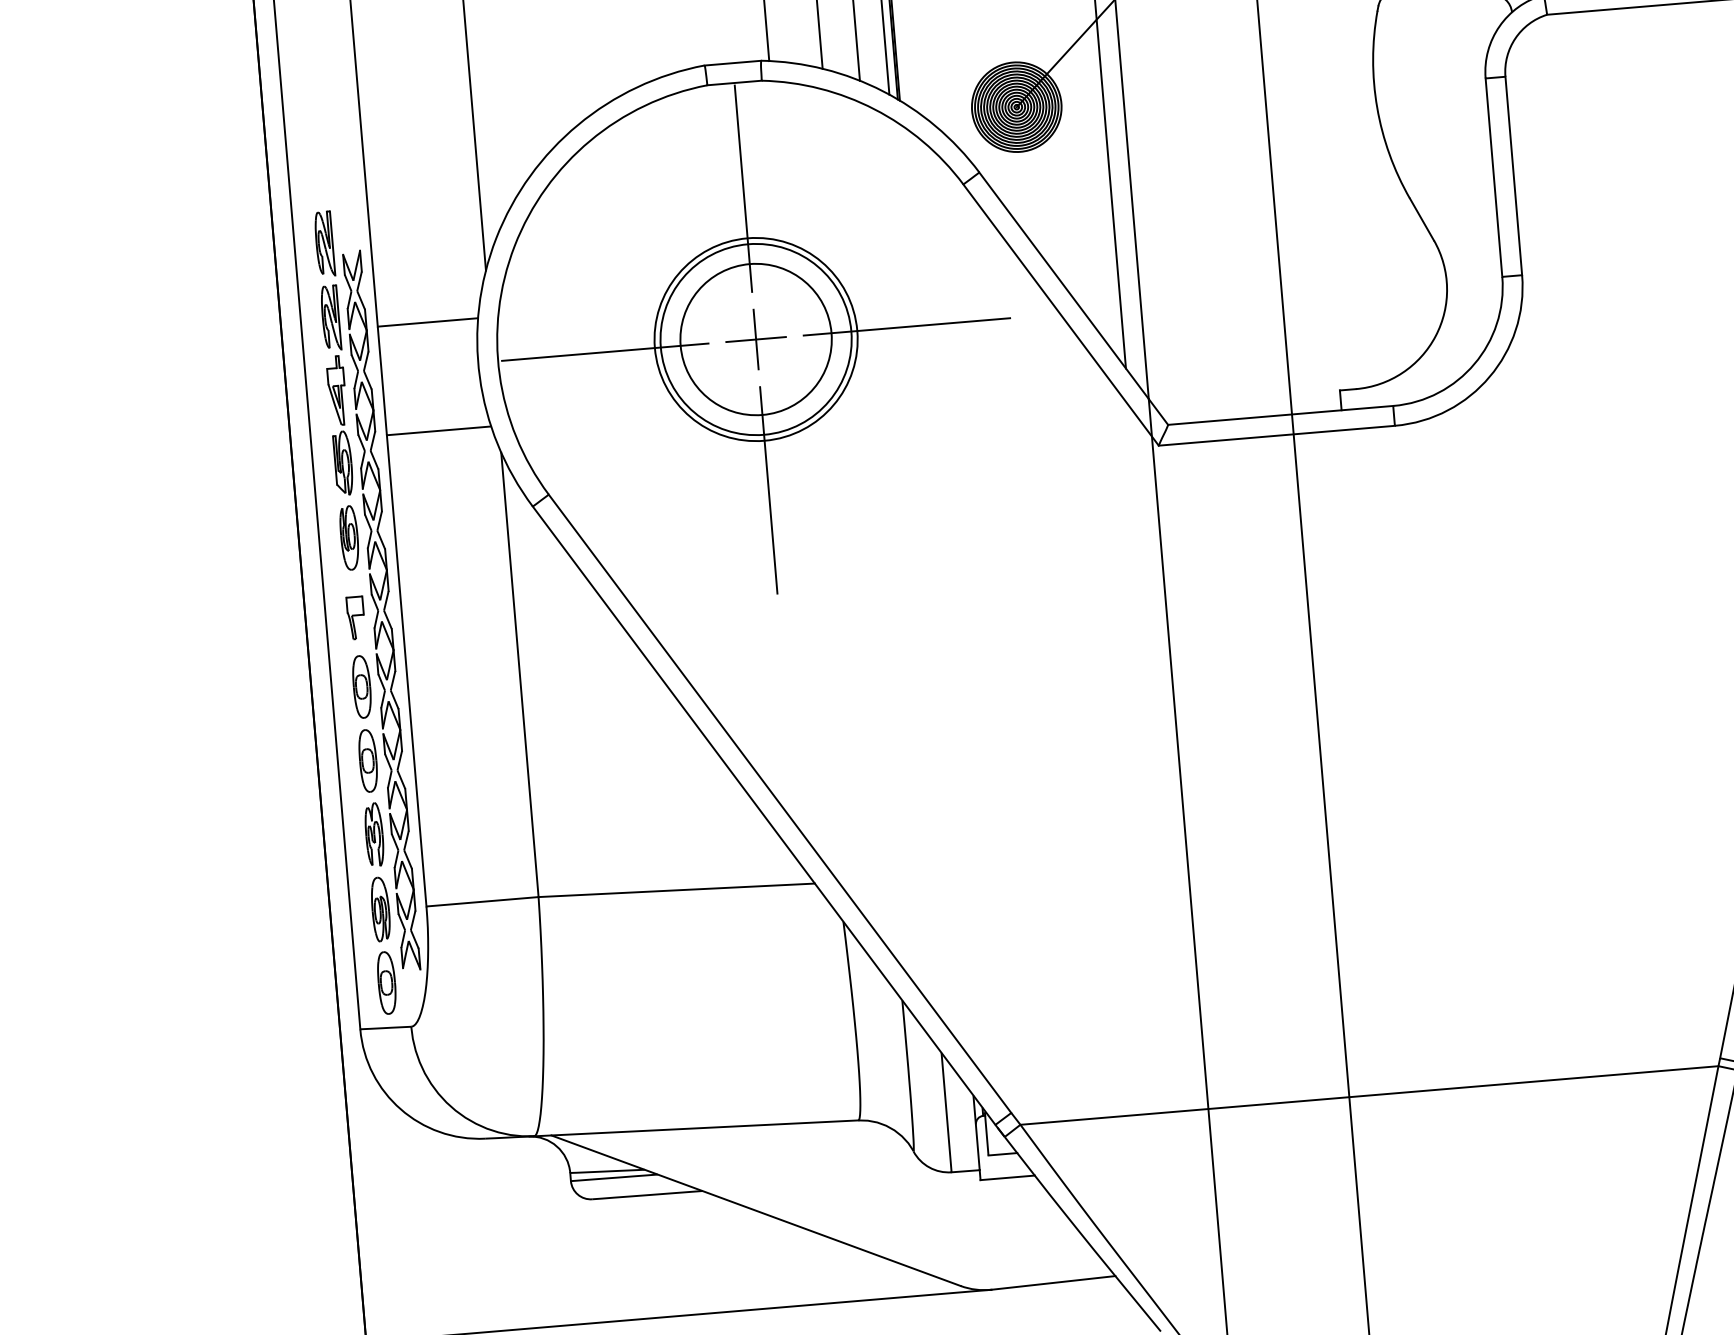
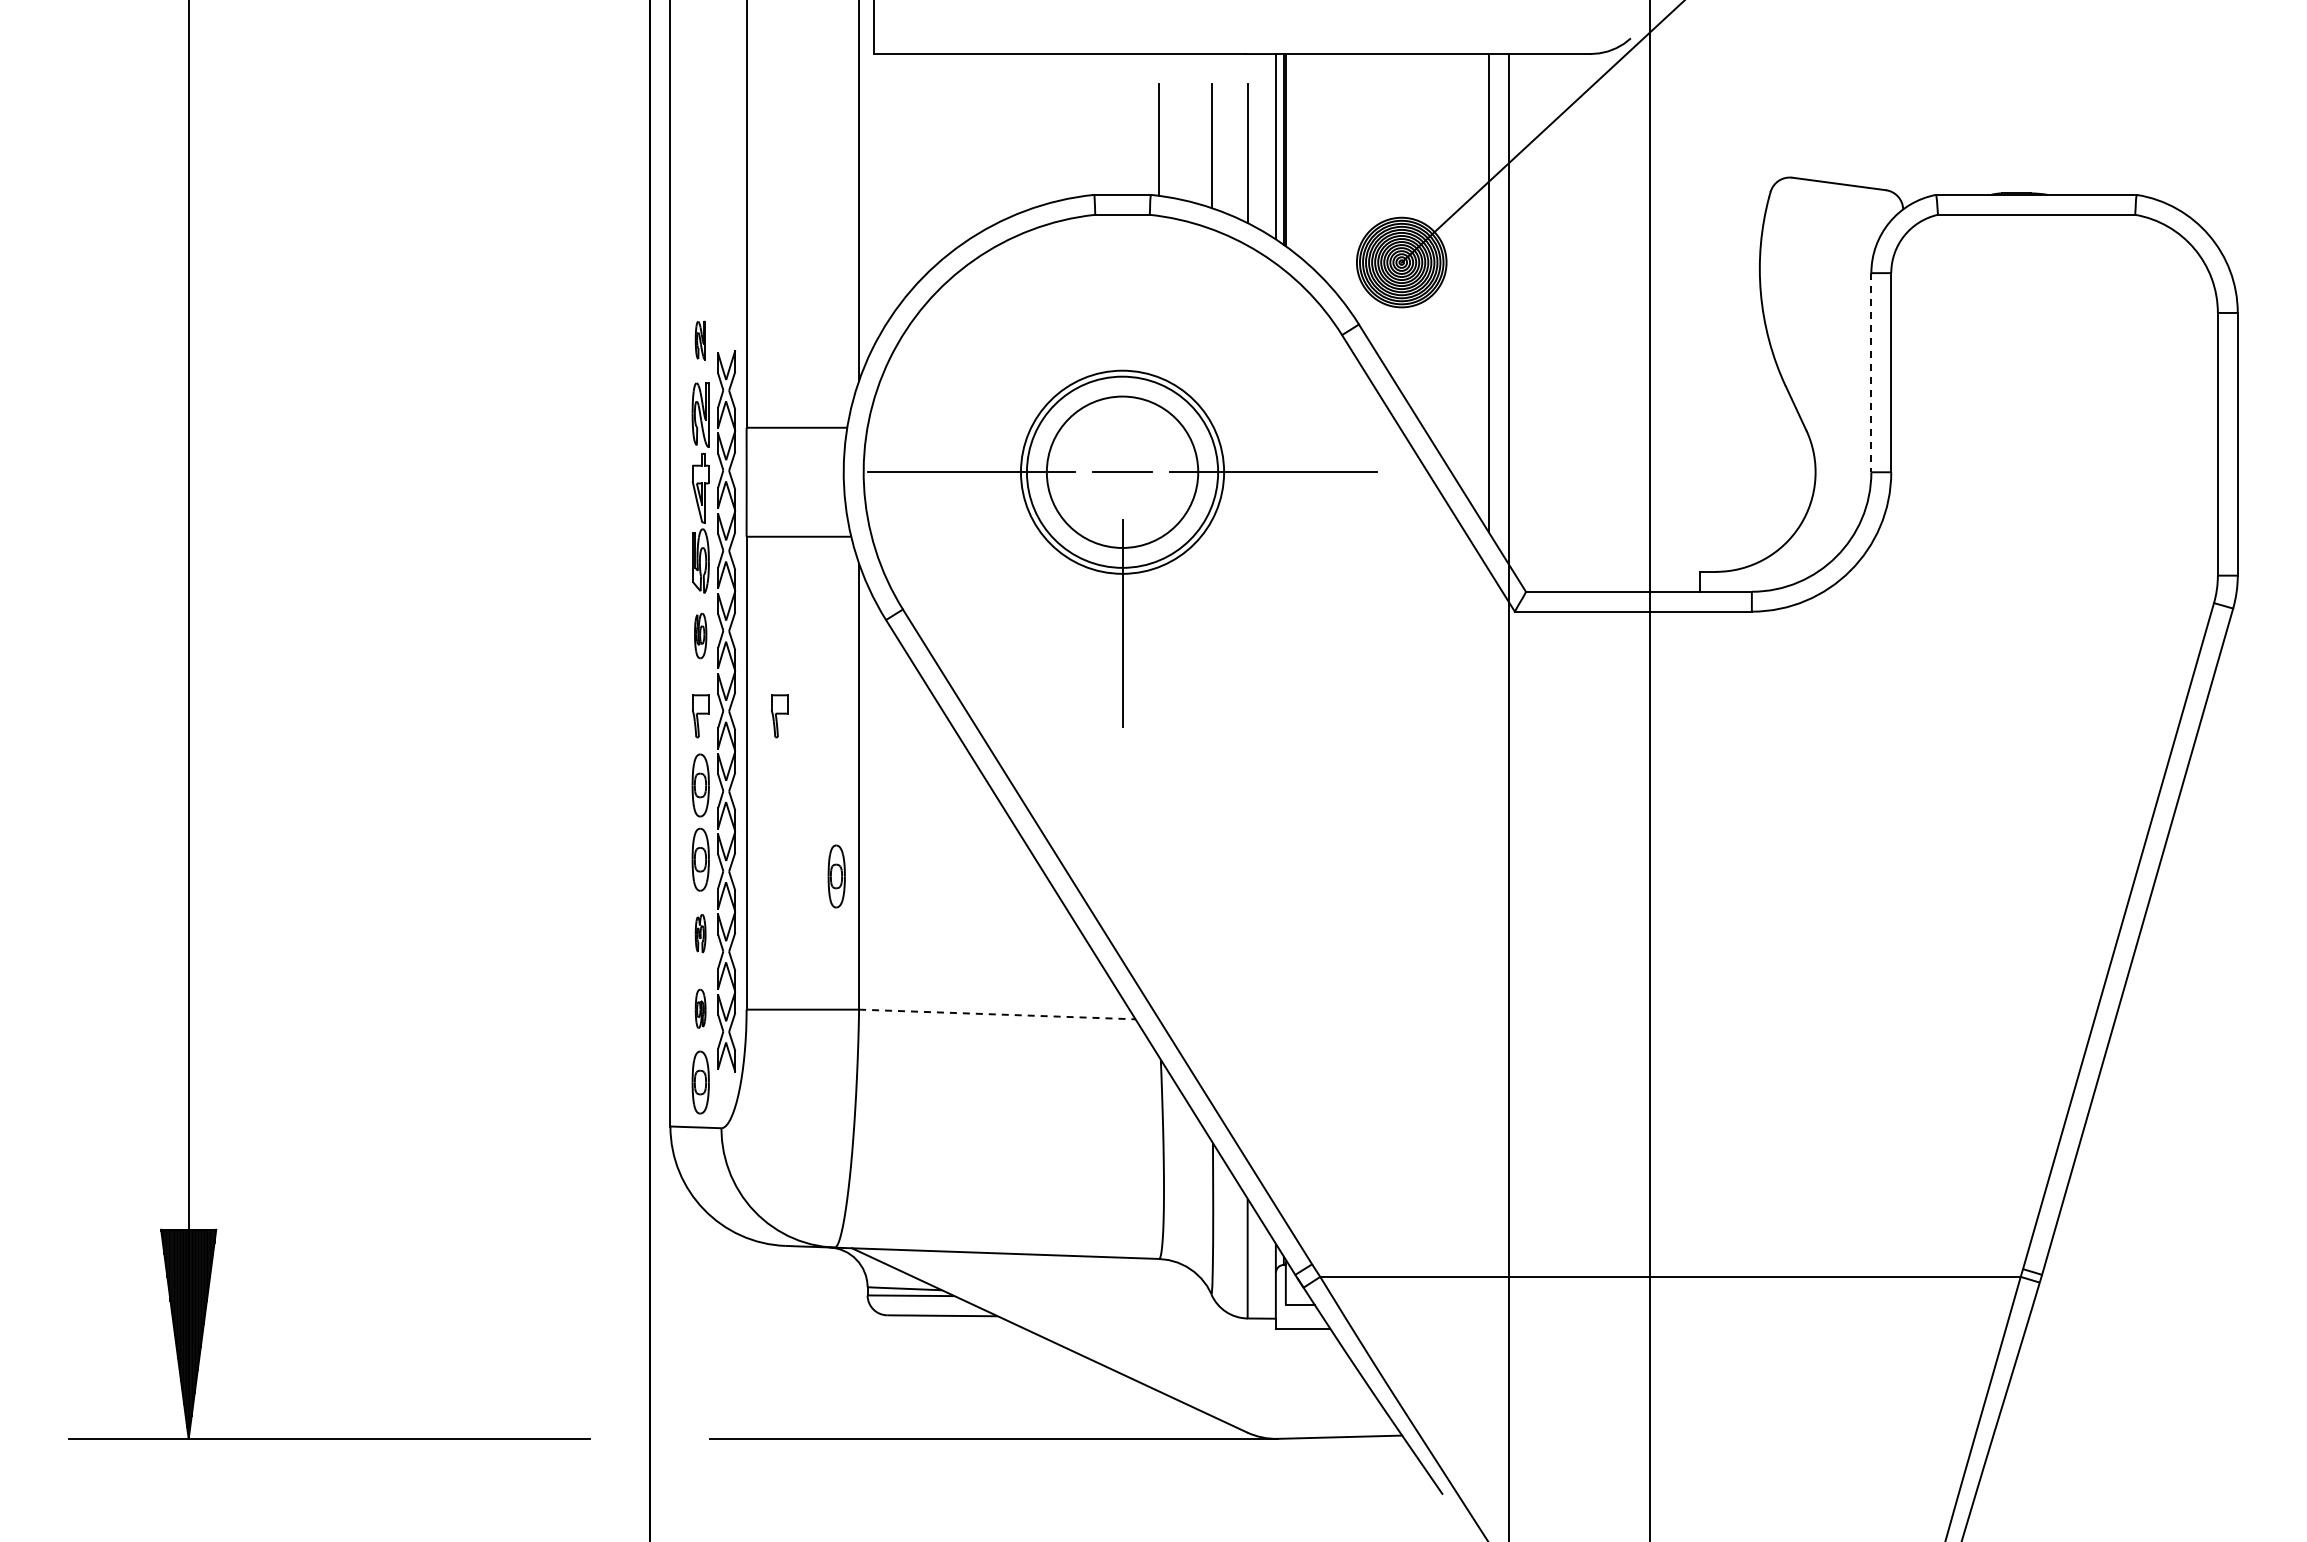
line: (1494, 177) -> (1871, 372), solid -> dashed
line: (743, 188) -> (1122, 320), removed
part: (324, 243) -> (700, 340), size x0.6
line: (756, 339) -> (1122, 472), removed
part: (349, 537) -> (700, 635), size x0.7
part: (434, 611) -> (779, 716), added
part: (504, 766) -> (836, 876), added
part: (374, 834) -> (700, 933), size x0.6
line: (676, 890) -> (997, 1014), solid -> dashed
part: (380, 909) -> (700, 1008), size x0.6

